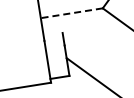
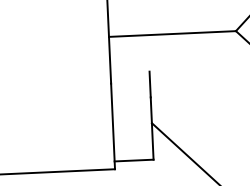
line: (71, 13) -> (171, 34), dashed -> solid

